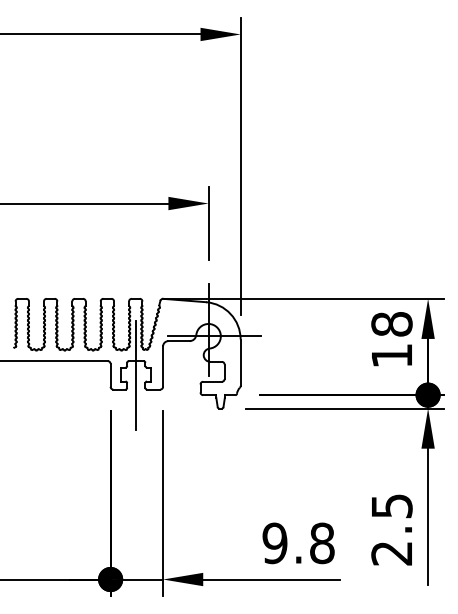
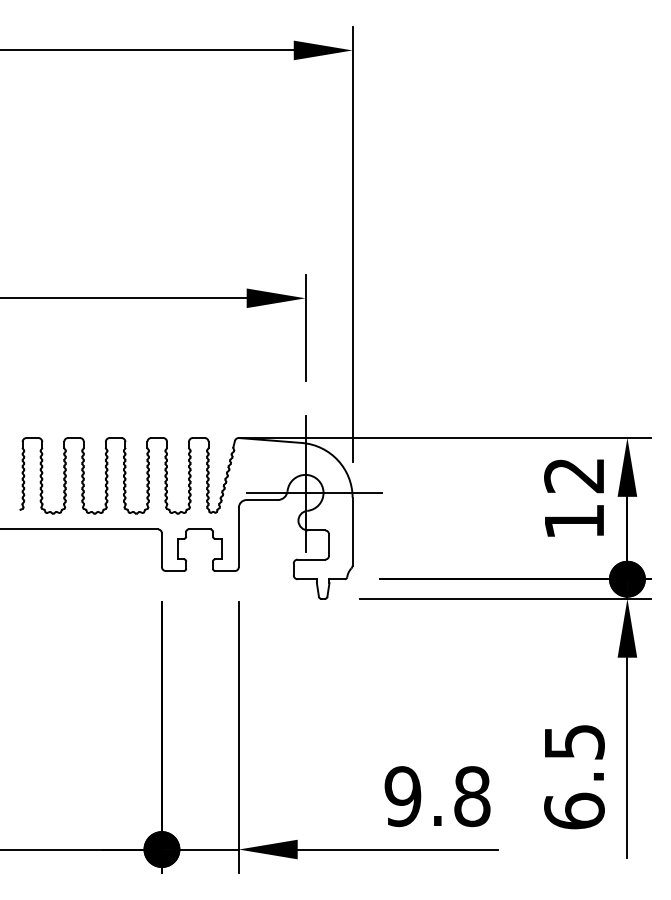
text: (391, 324) -> (573, 475), 18 -> 12
line: (136, 375) -> (199, 550), removed
text: (391, 552) -> (573, 809), 2.5 -> 6.5

